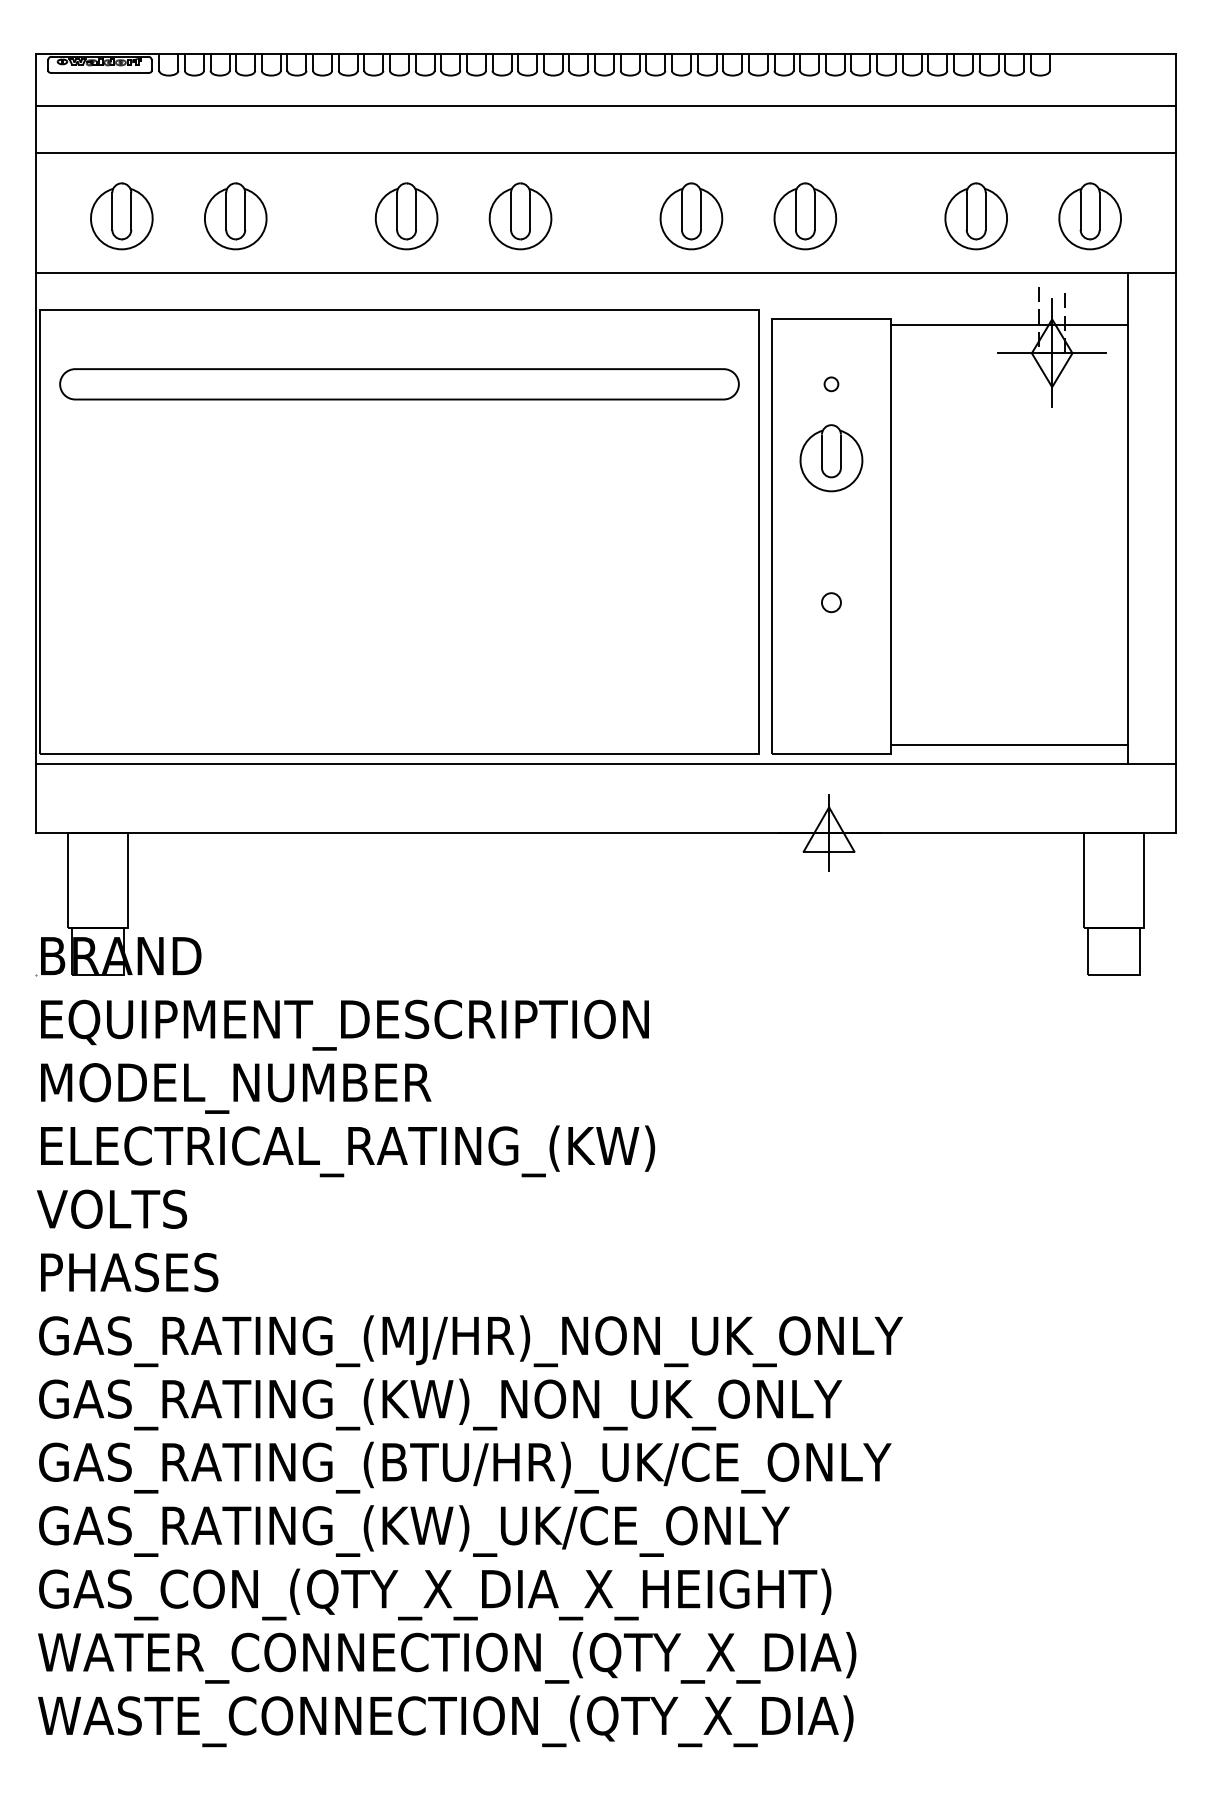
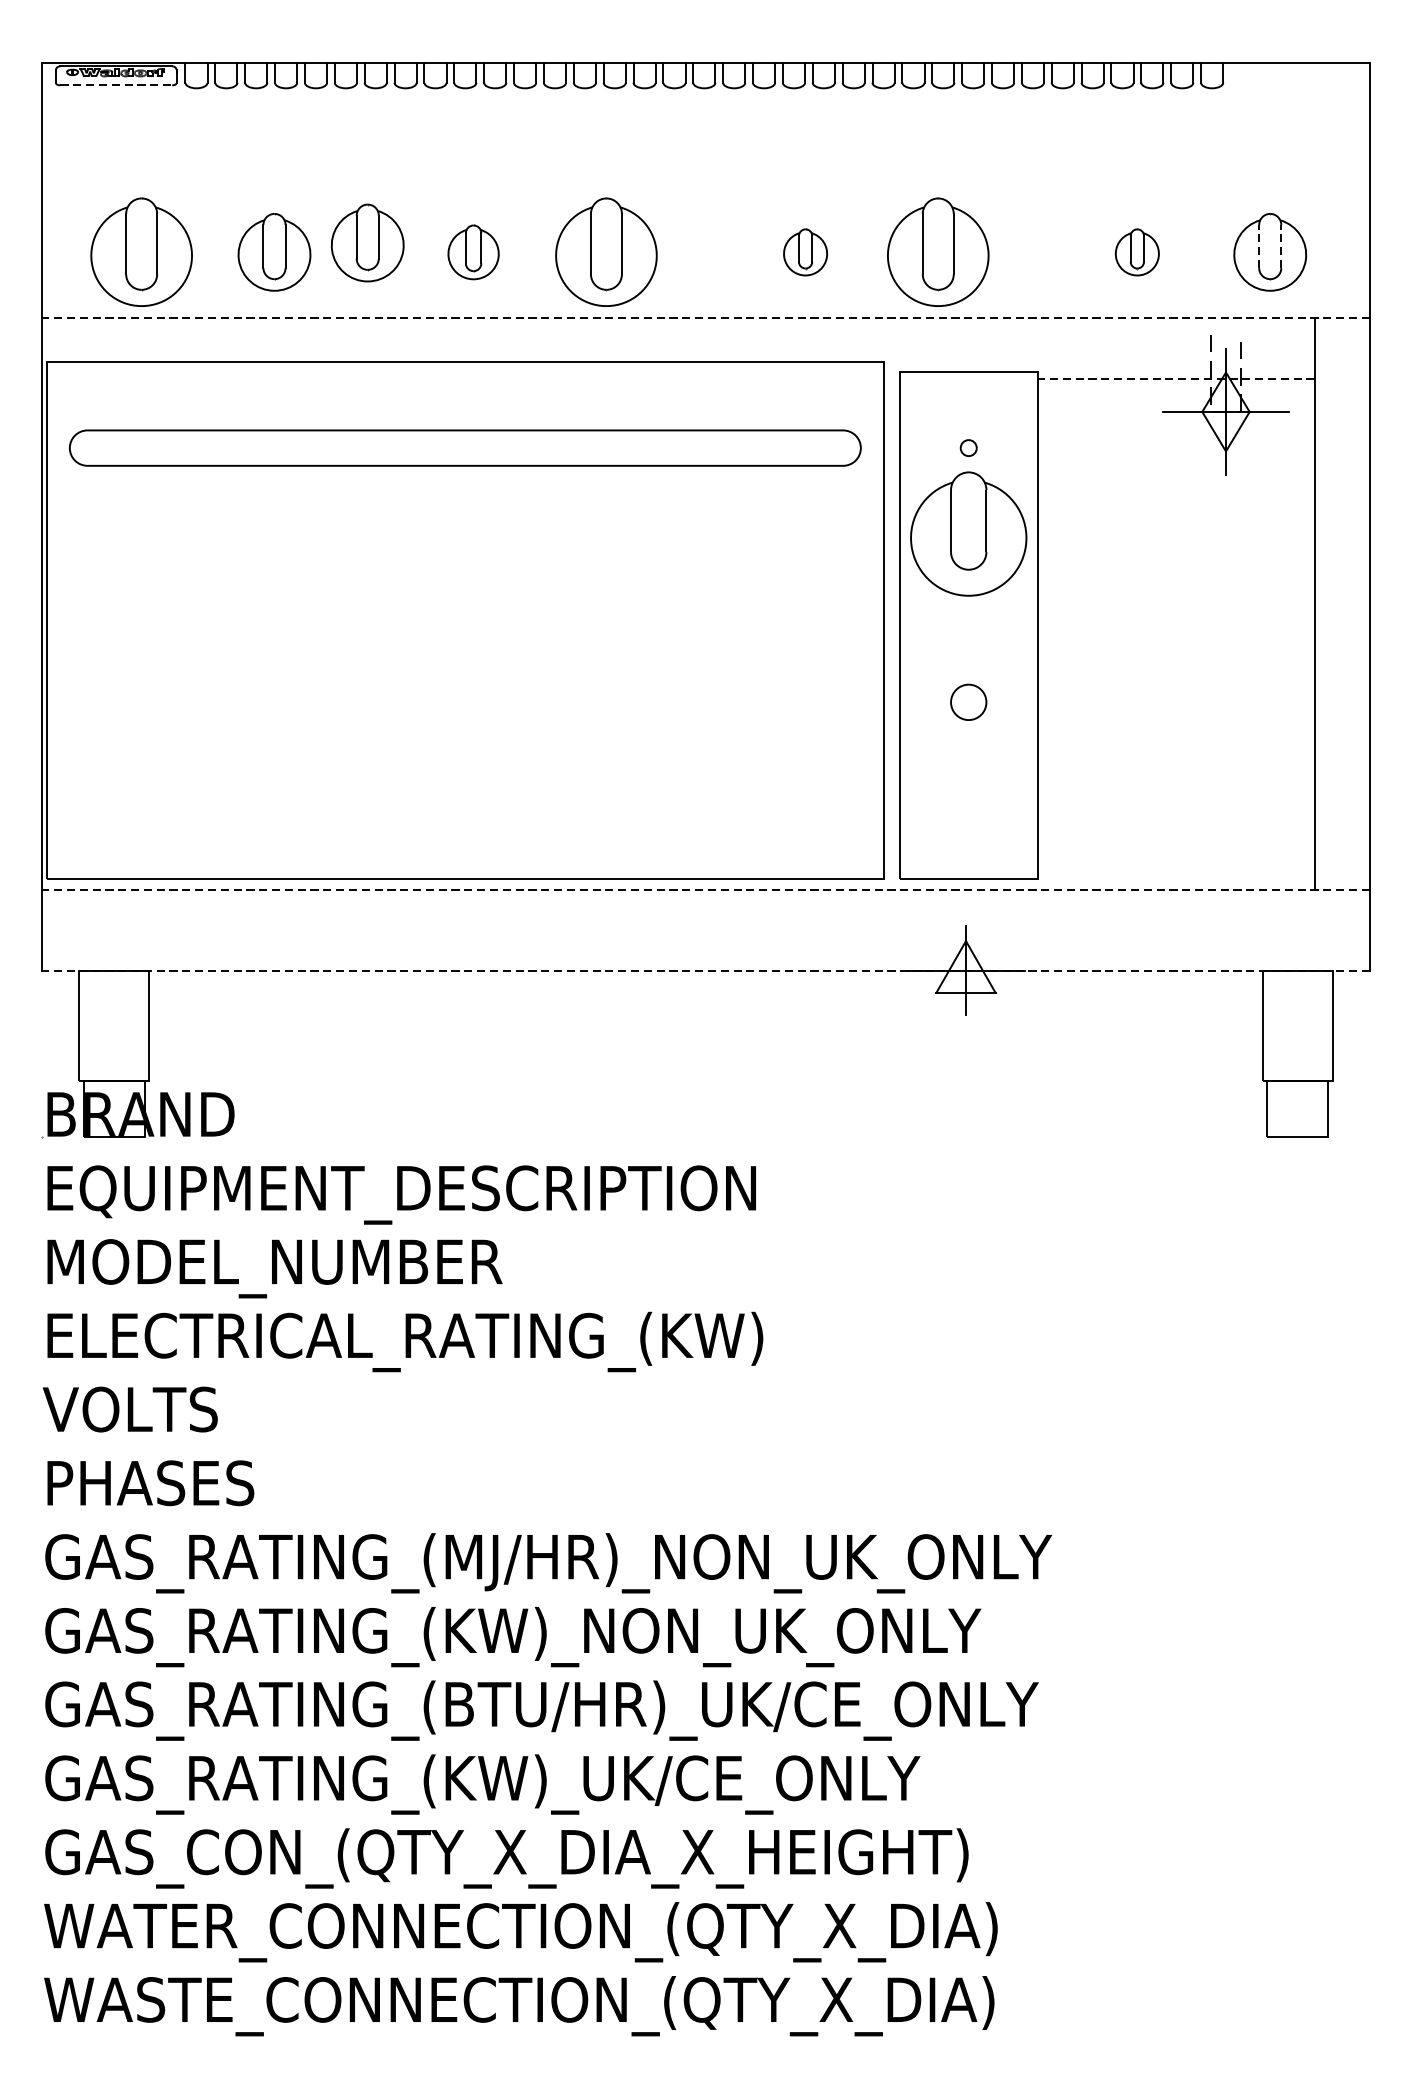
line: (99, 73) -> (115, 85), solid -> dashed
line: (605, 106) -> (705, 124), removed
line: (605, 152) -> (705, 177), removed
part: (315, 208) -> (367, 243), added
line: (1080, 211) -> (1258, 246), solid -> dashed
line: (1099, 211) -> (1281, 246), solid -> dashed
part: (121, 216) -> (141, 252), size x1.4
part: (406, 216) -> (473, 252), size x0.7
part: (520, 216) -> (606, 252), size x1.4
part: (691, 216) -> (805, 252), size x0.6
part: (805, 216) -> (938, 252), size x1.4
part: (975, 216) -> (1136, 252), size x0.6
line: (606, 272) -> (706, 317), solid -> dashed
line: (1009, 324) -> (1176, 378), solid -> dashed
part: (831, 458) -> (968, 534), size x1.6
circle: (831, 602) -> (968, 702), size x1.6
line: (1009, 744) -> (1176, 867), removed
line: (606, 763) -> (706, 890), solid -> dashed
line: (606, 832) -> (706, 970), solid -> dashed

